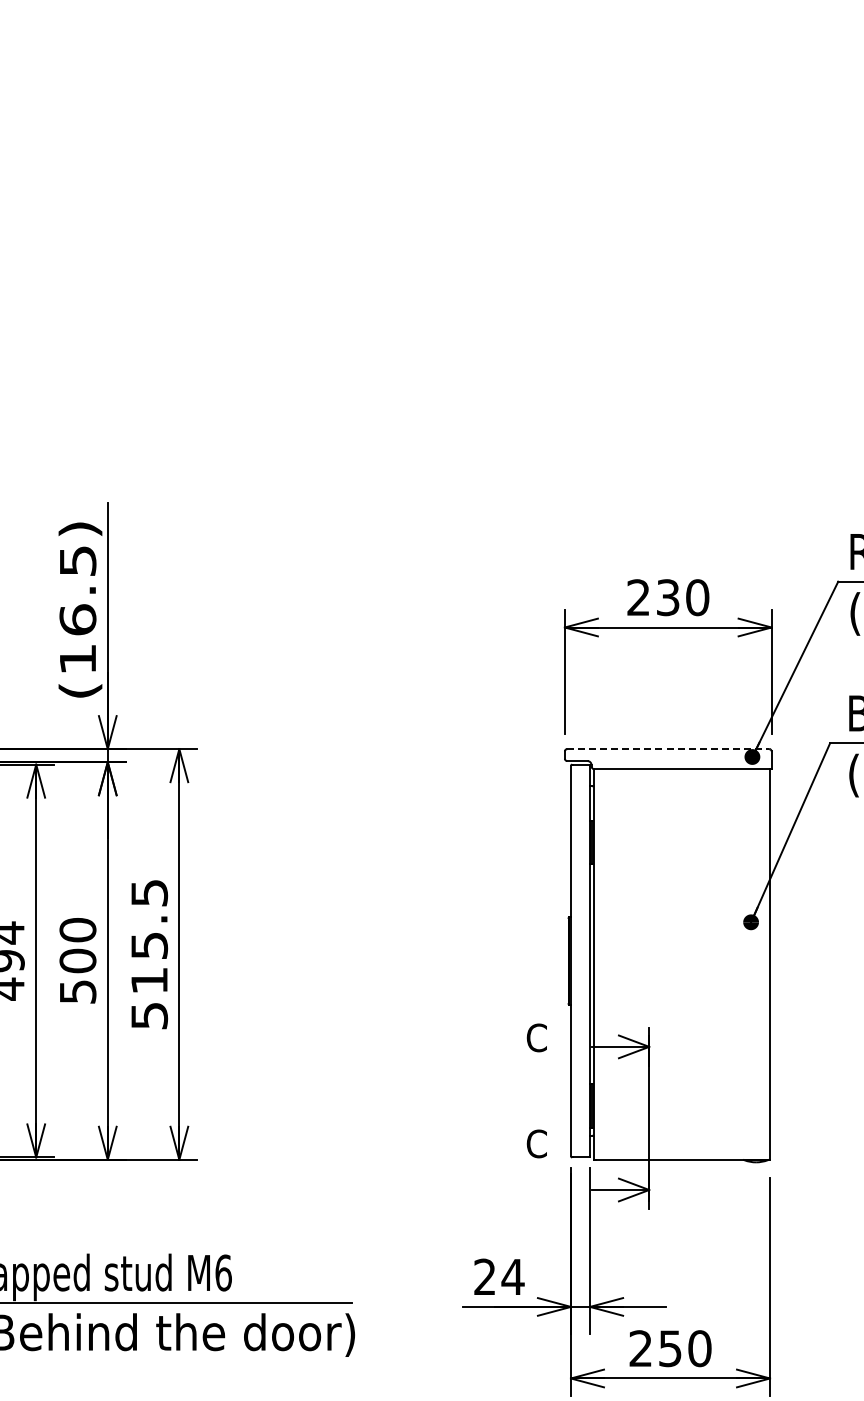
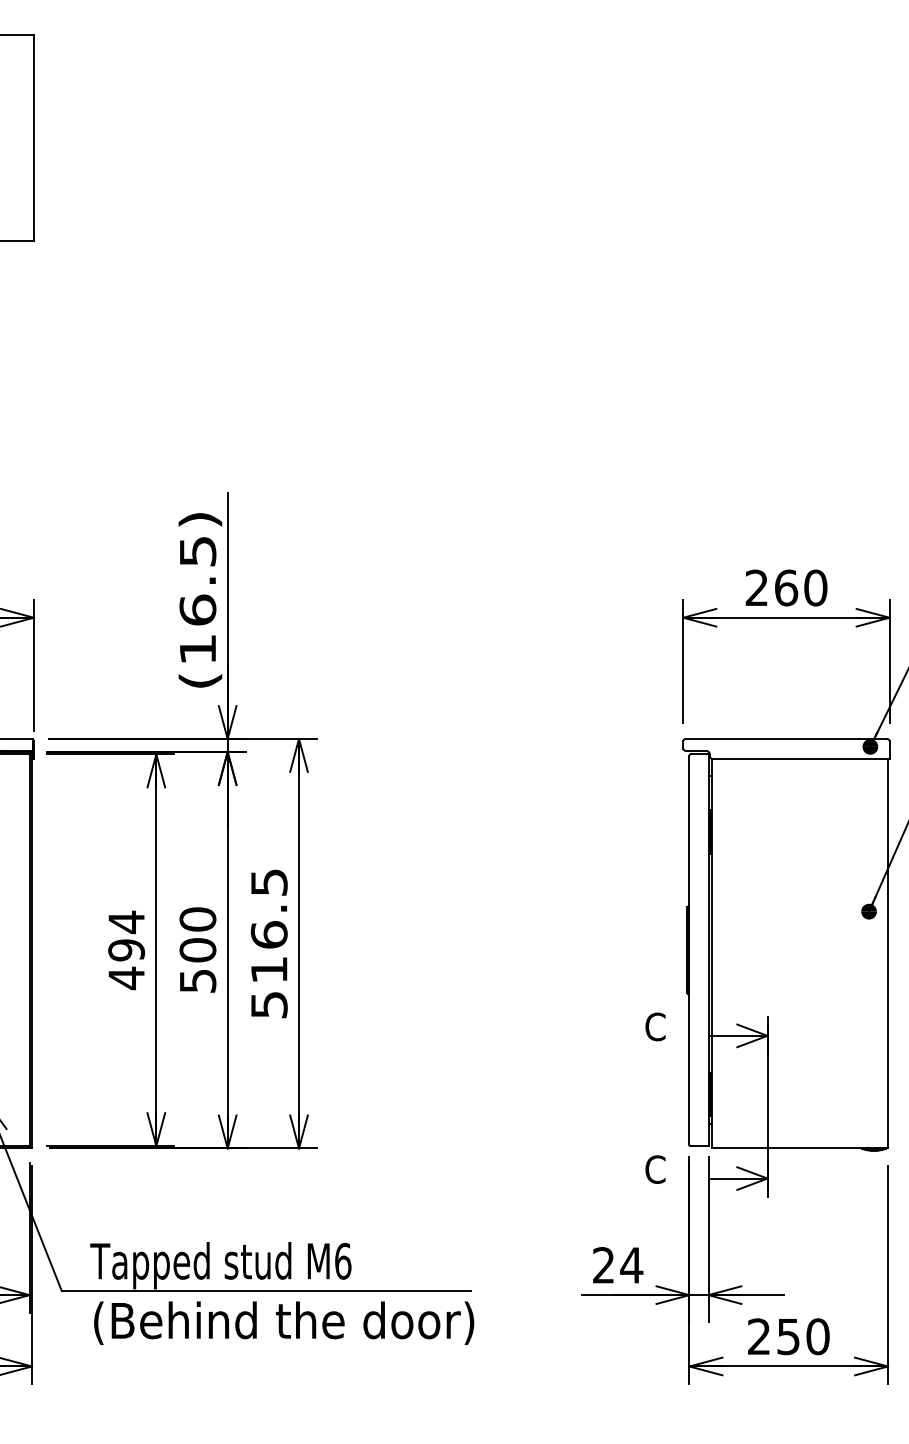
text: (668, 597) -> (786, 587), 230 -> 260
line: (668, 749) -> (786, 739), dashed -> solid
text: (148, 945) -> (268, 934), 515.5 -> 516.5
text: (536, 1143) -> (655, 1169), moved

